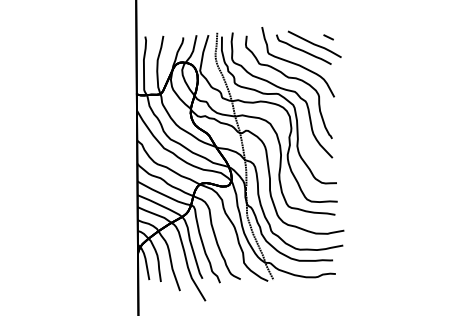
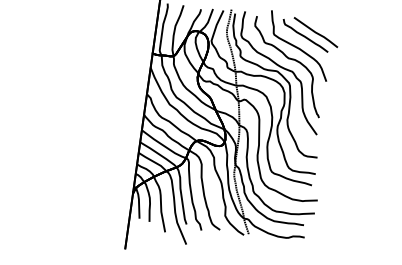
line: (328, 37) -> (328, 28), removed

